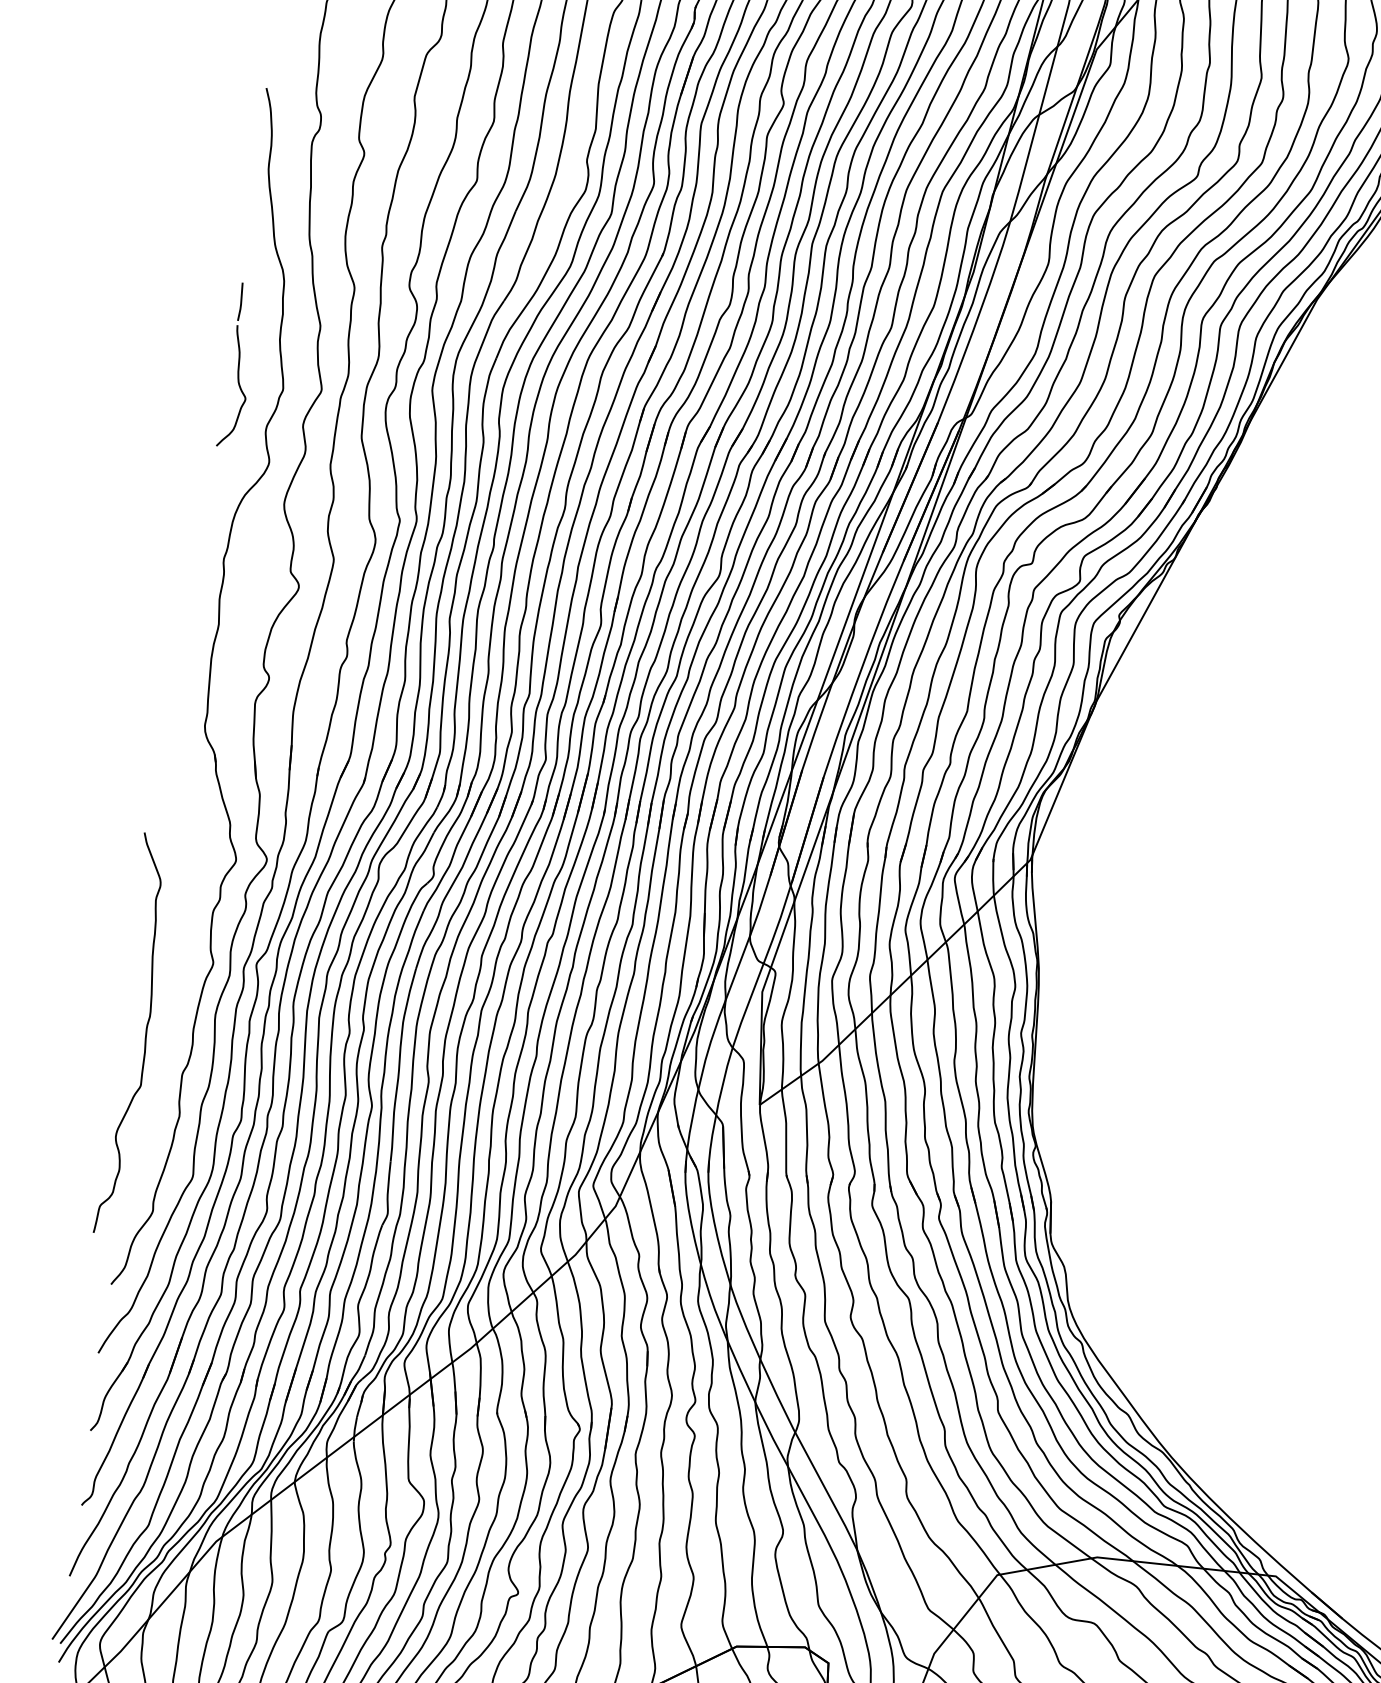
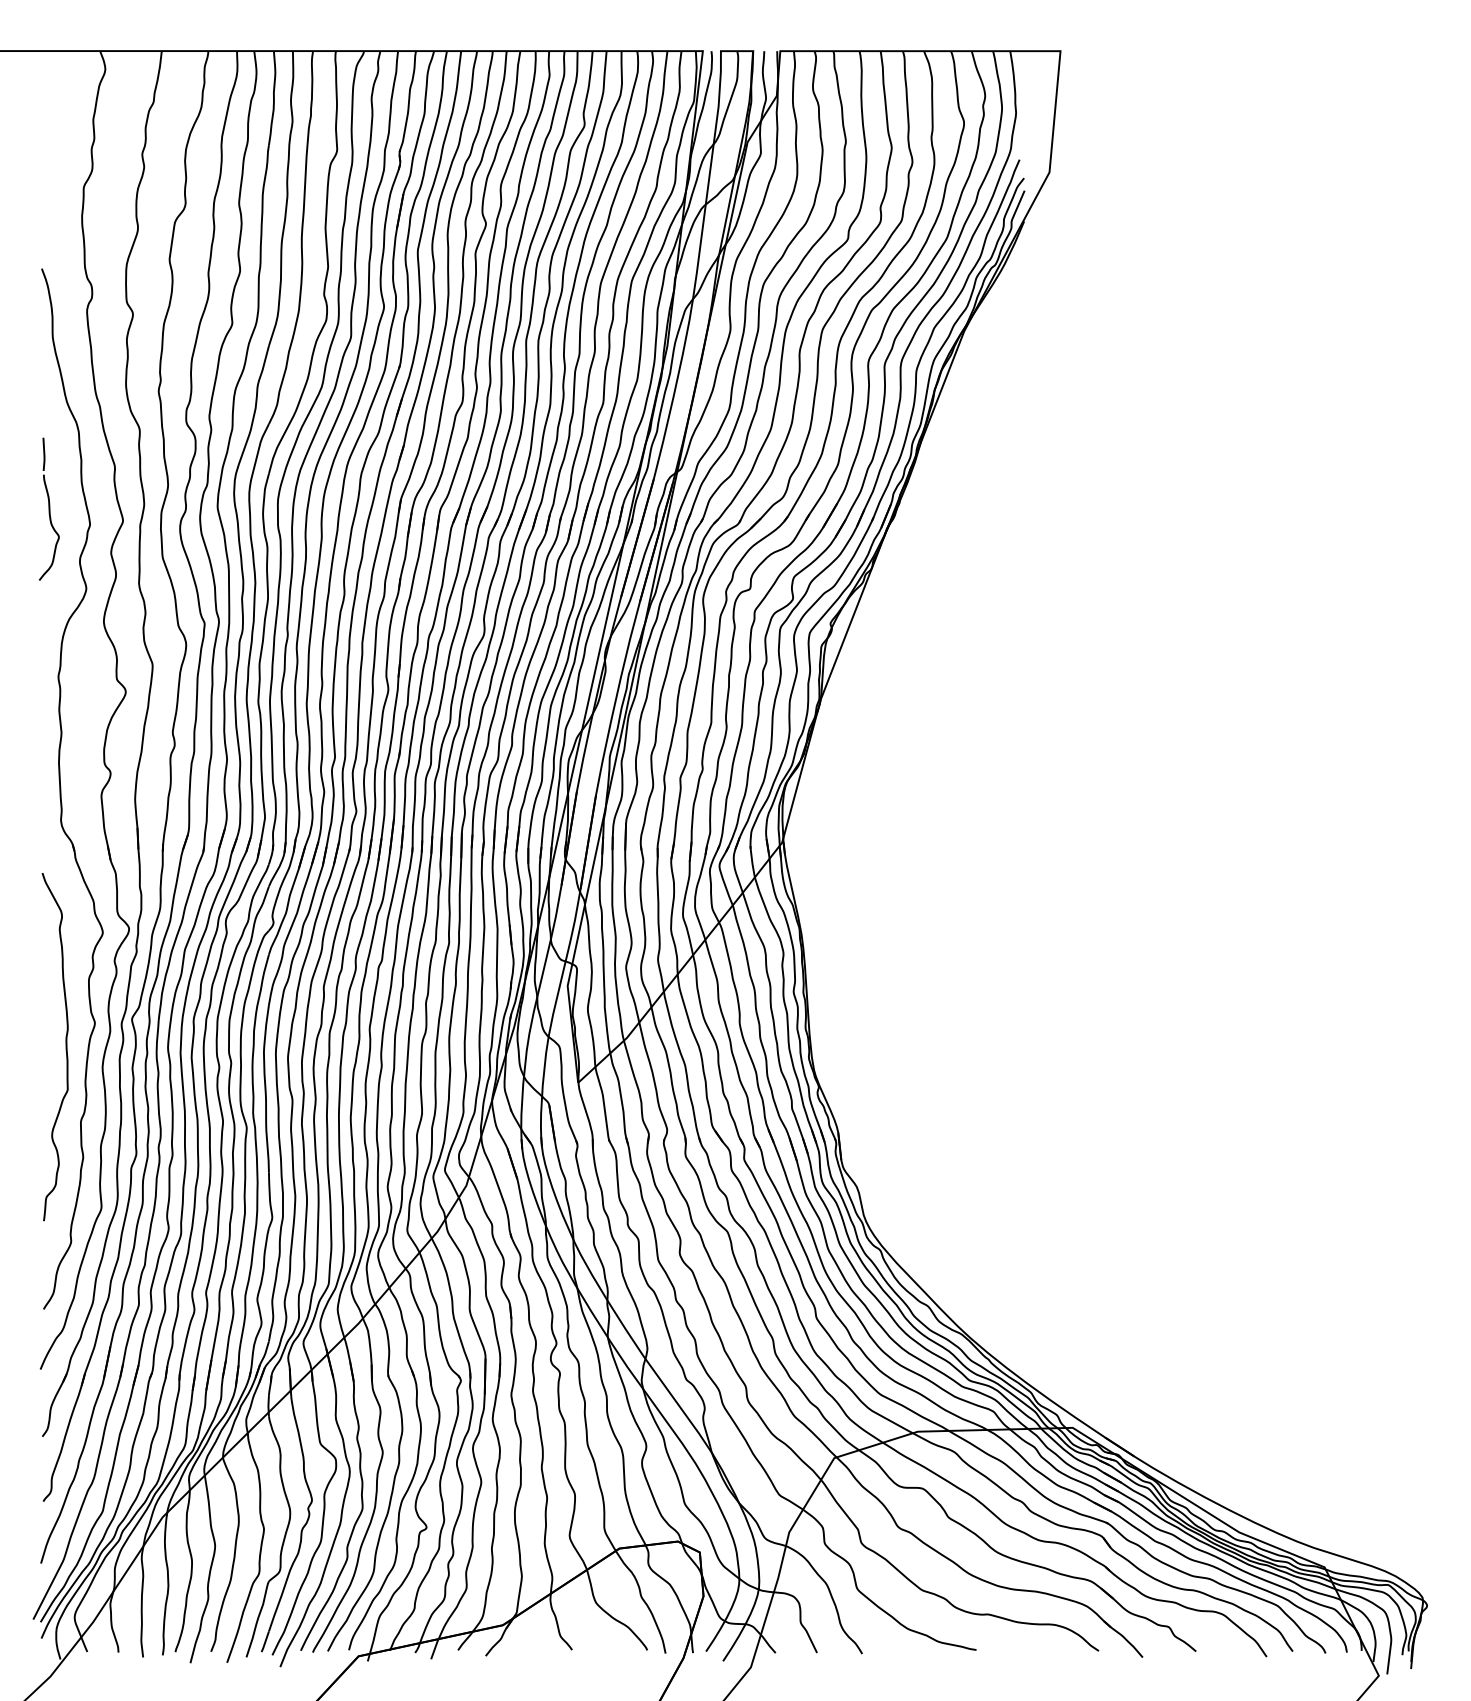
curve: (144, 1036) -> (65, 1047), moved

